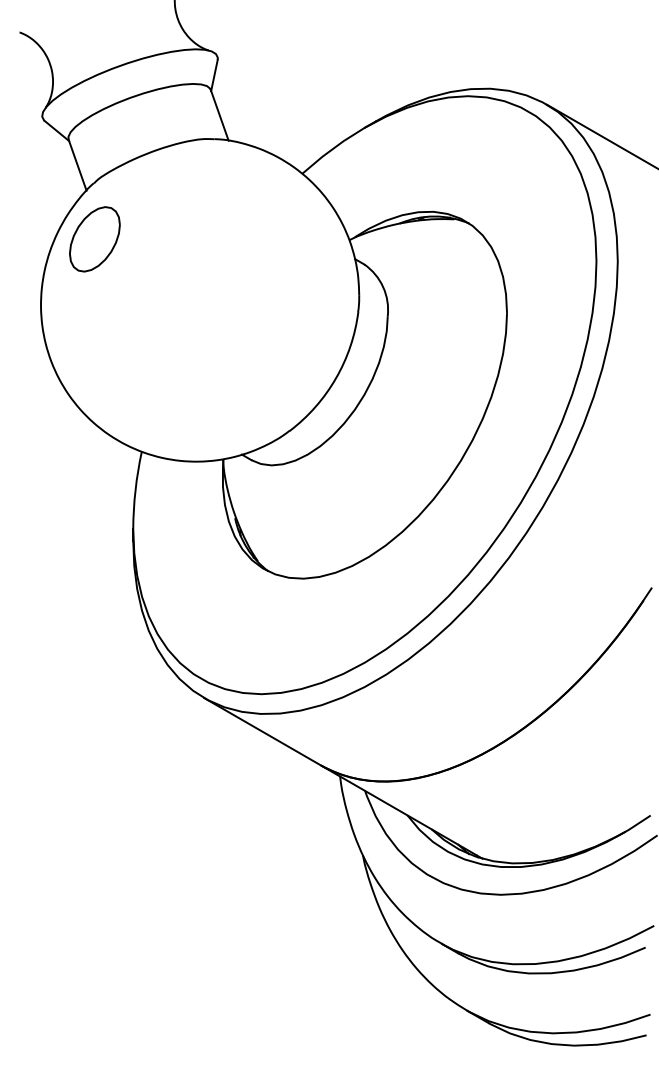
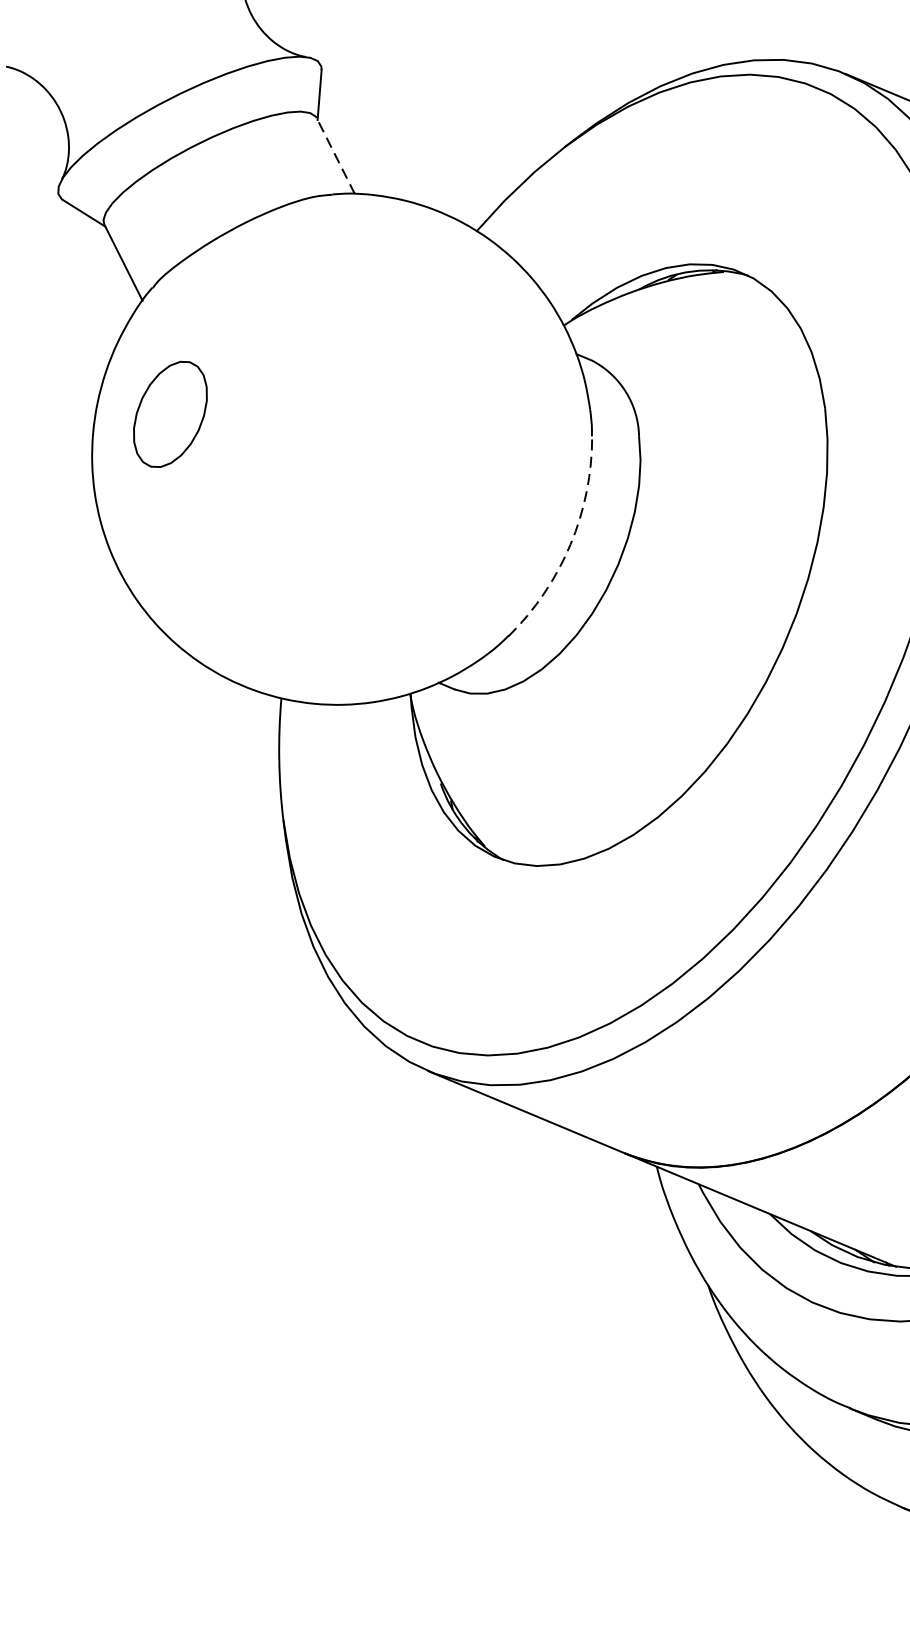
line: (219, 114) -> (335, 154), solid -> dashed
part: (94, 239) -> (169, 414), moved
arc: (336, 378) -> (571, 544), solid -> dashed

